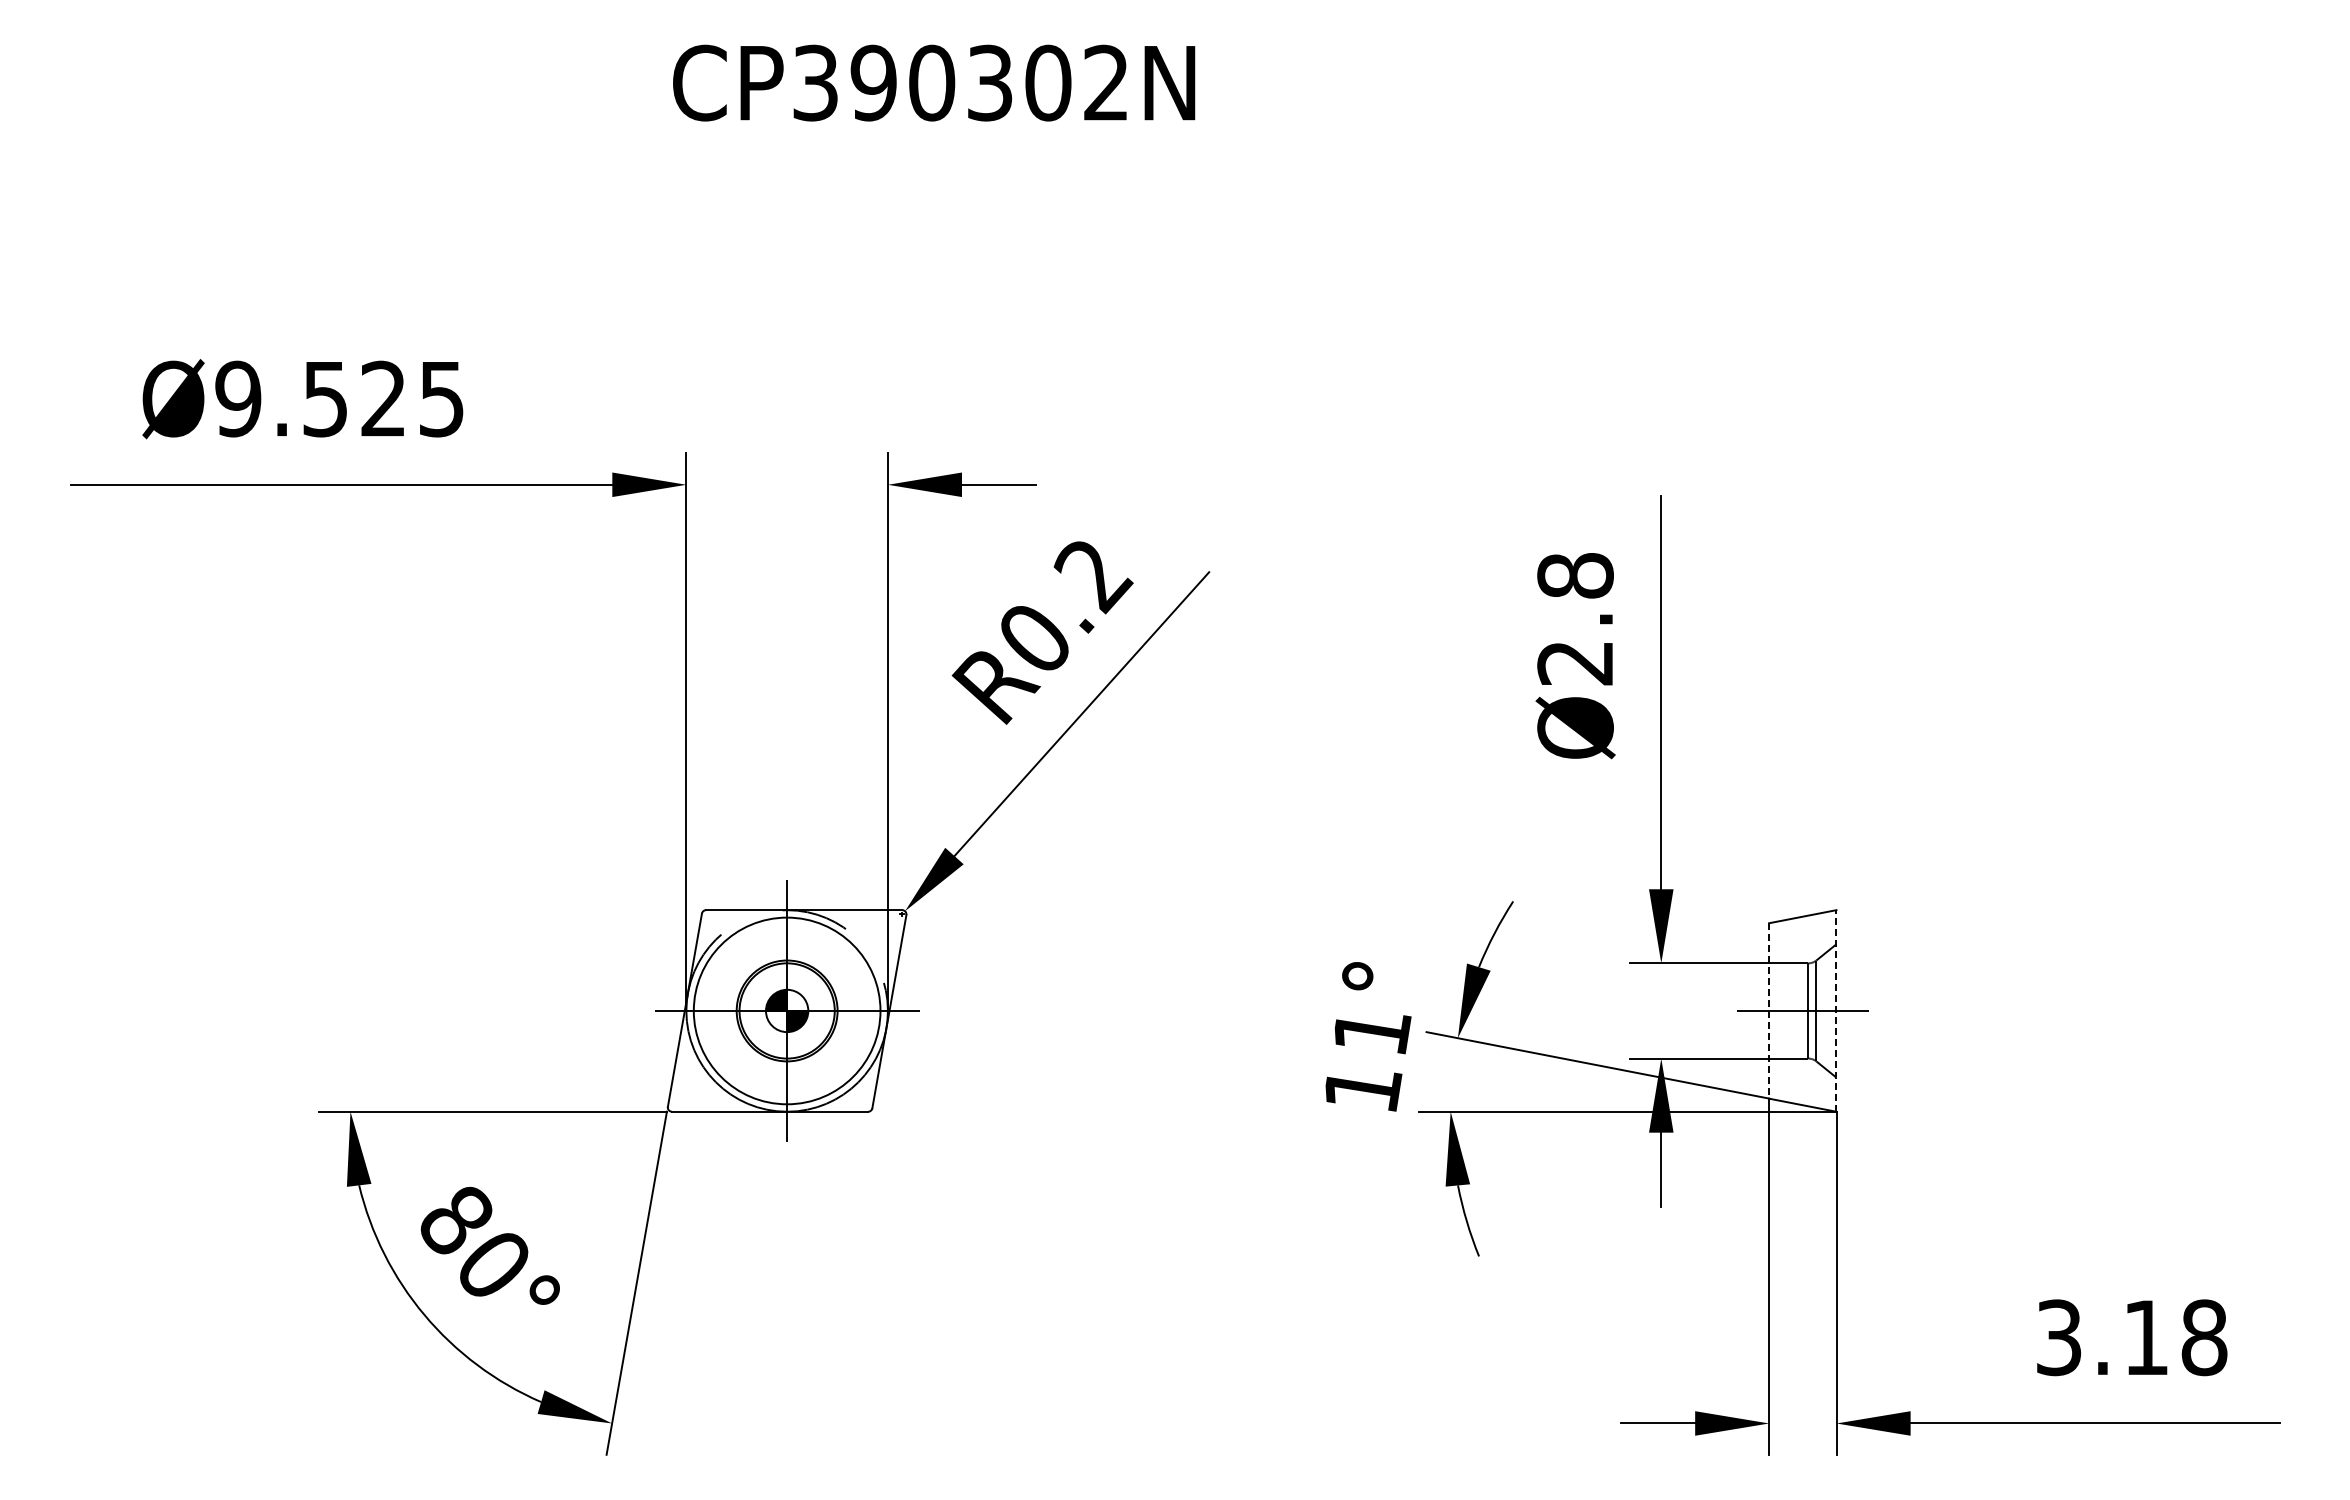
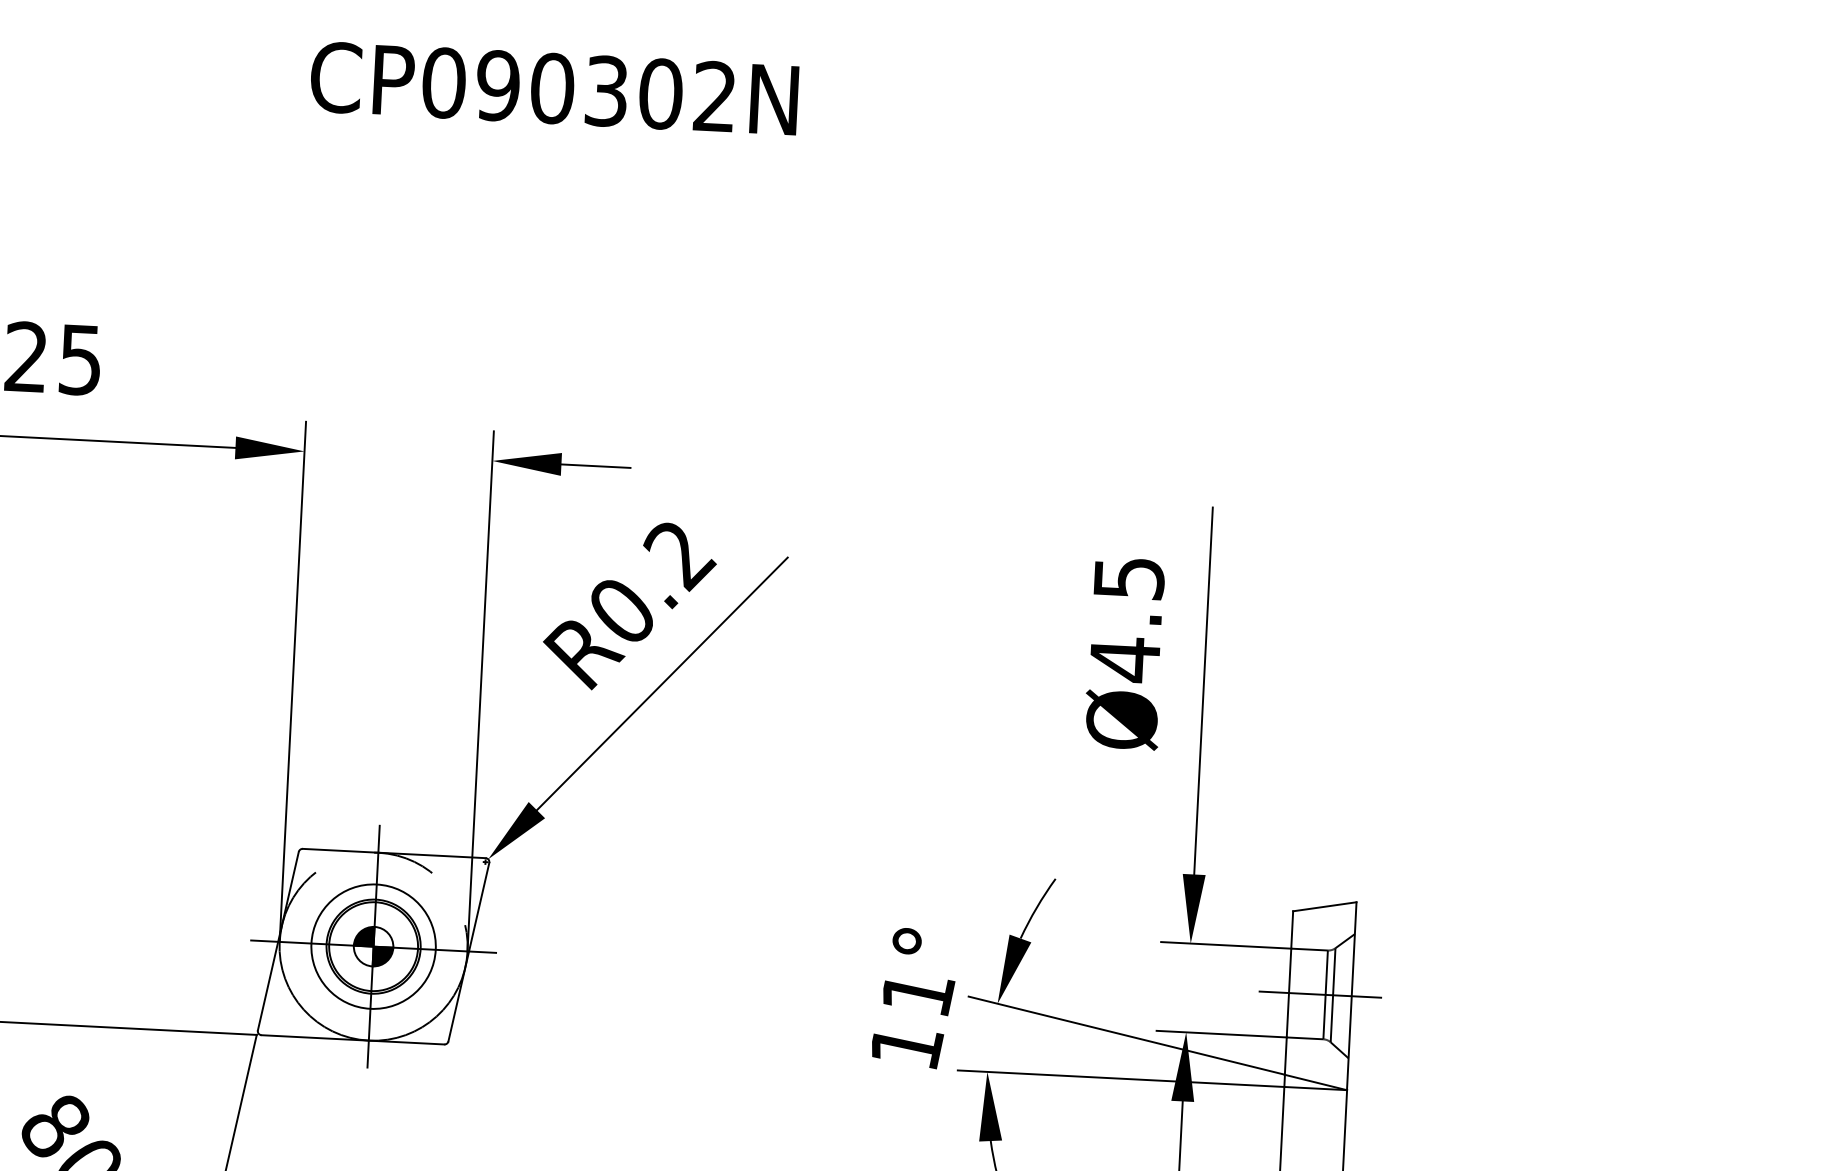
text: (815, 82) -> (443, 82), CP390302N -> CP090302N
text: (1575, 620) -> (1126, 619), Ø2.8 -> Ø4.5
circle: (786, 1010) -> (373, 946), size x0.71
line: (1769, 1010) -> (1289, 992), dashed -> solid
line: (1836, 1010) -> (1351, 995), dashed -> solid

